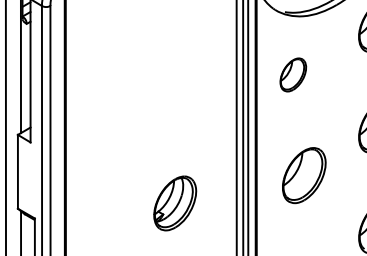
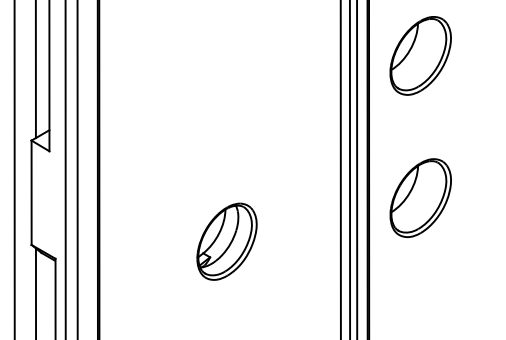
part: (293, 74) -> (421, 55), size x1.67
part: (304, 175) -> (421, 197), moved
part: (175, 203) -> (227, 241), moved

